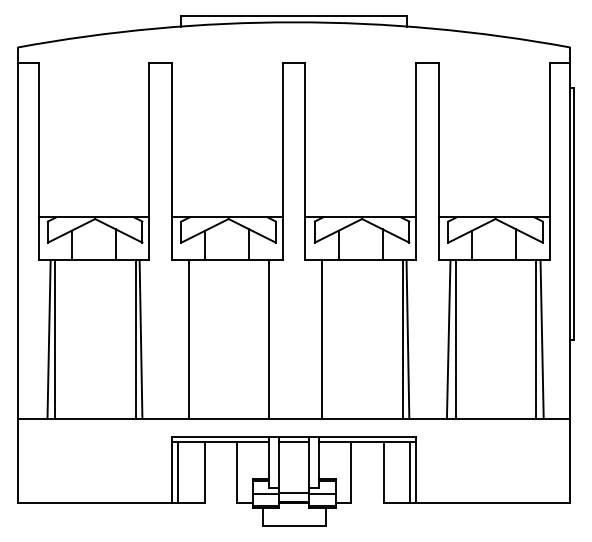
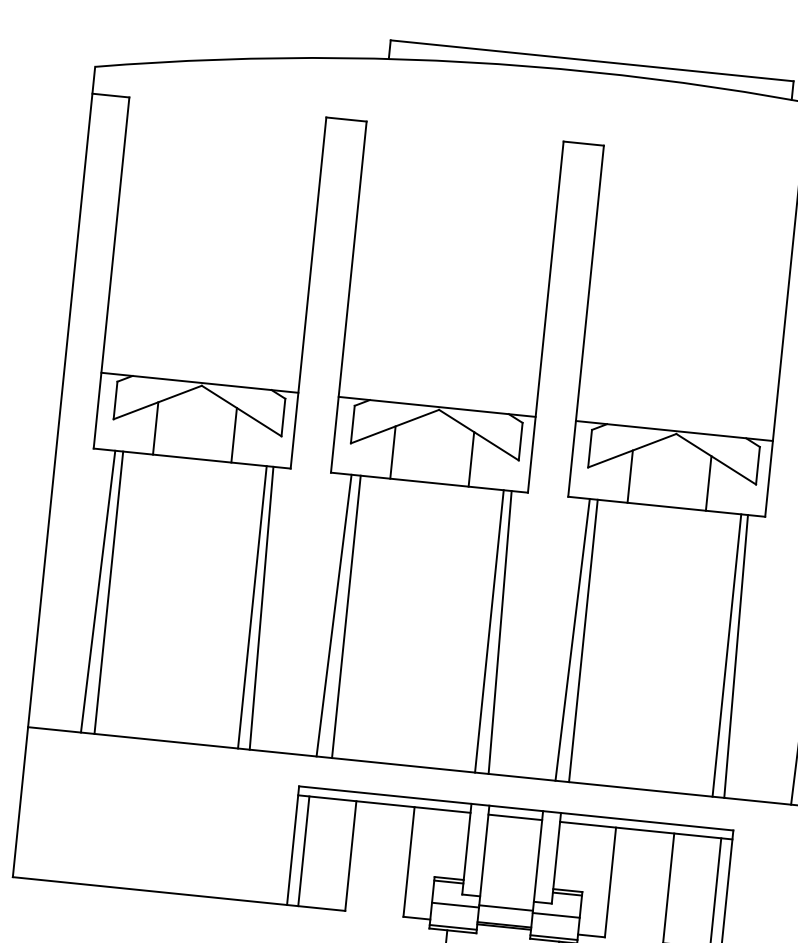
line: (181, 339) -> (333, 615), added
line: (274, 339) -> (498, 632), added
line: (315, 339) -> (571, 639), added

